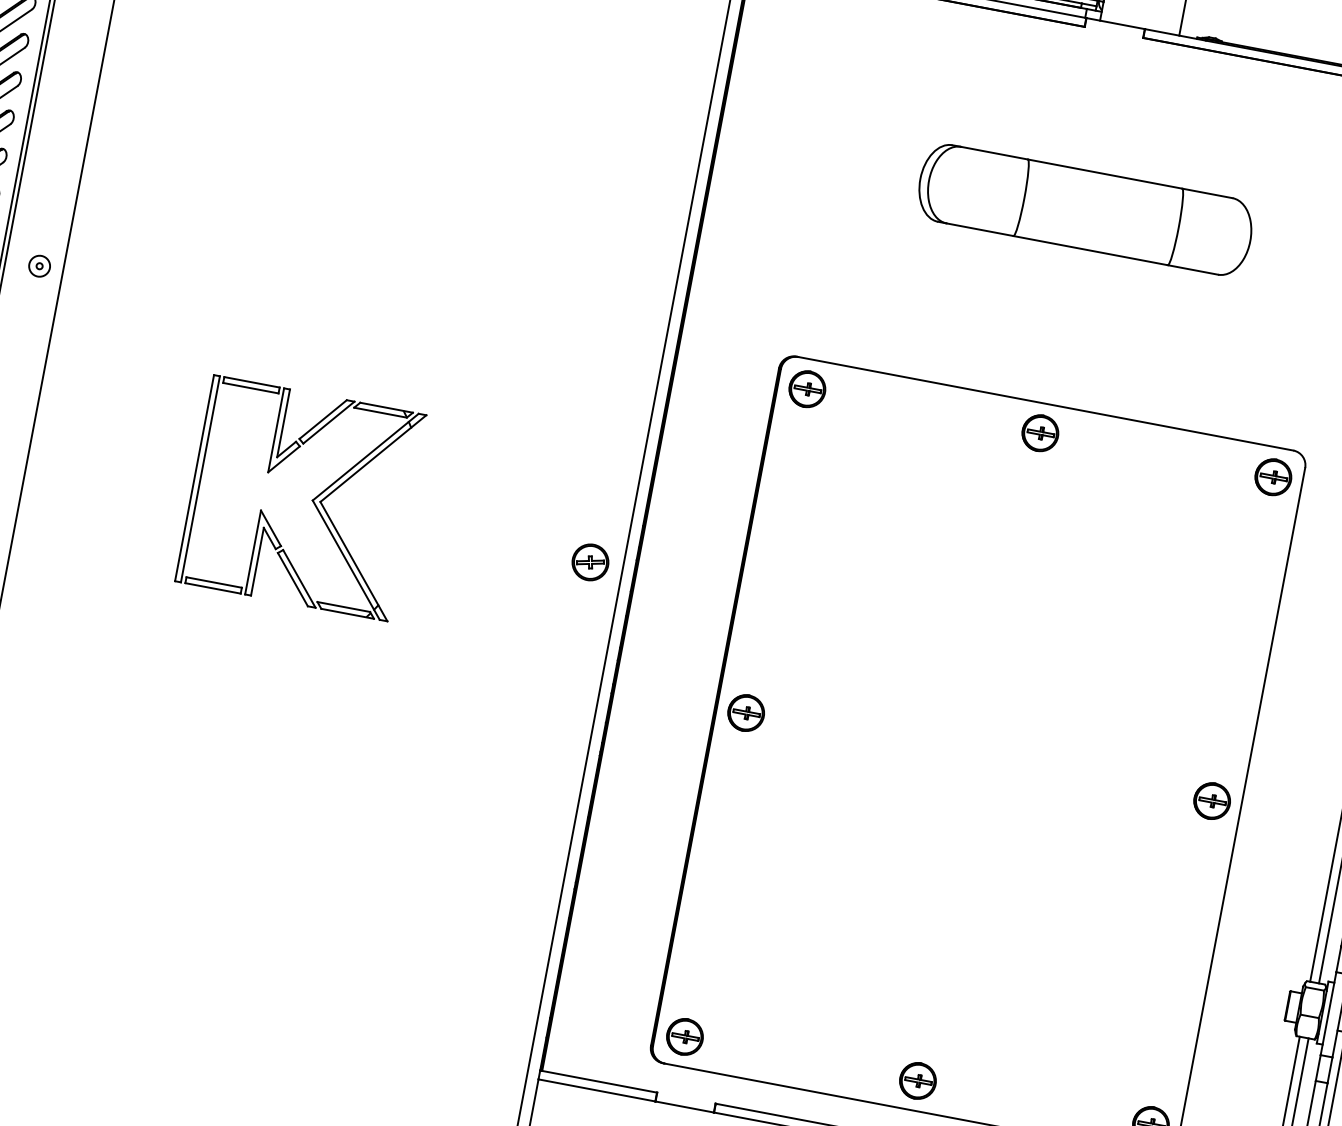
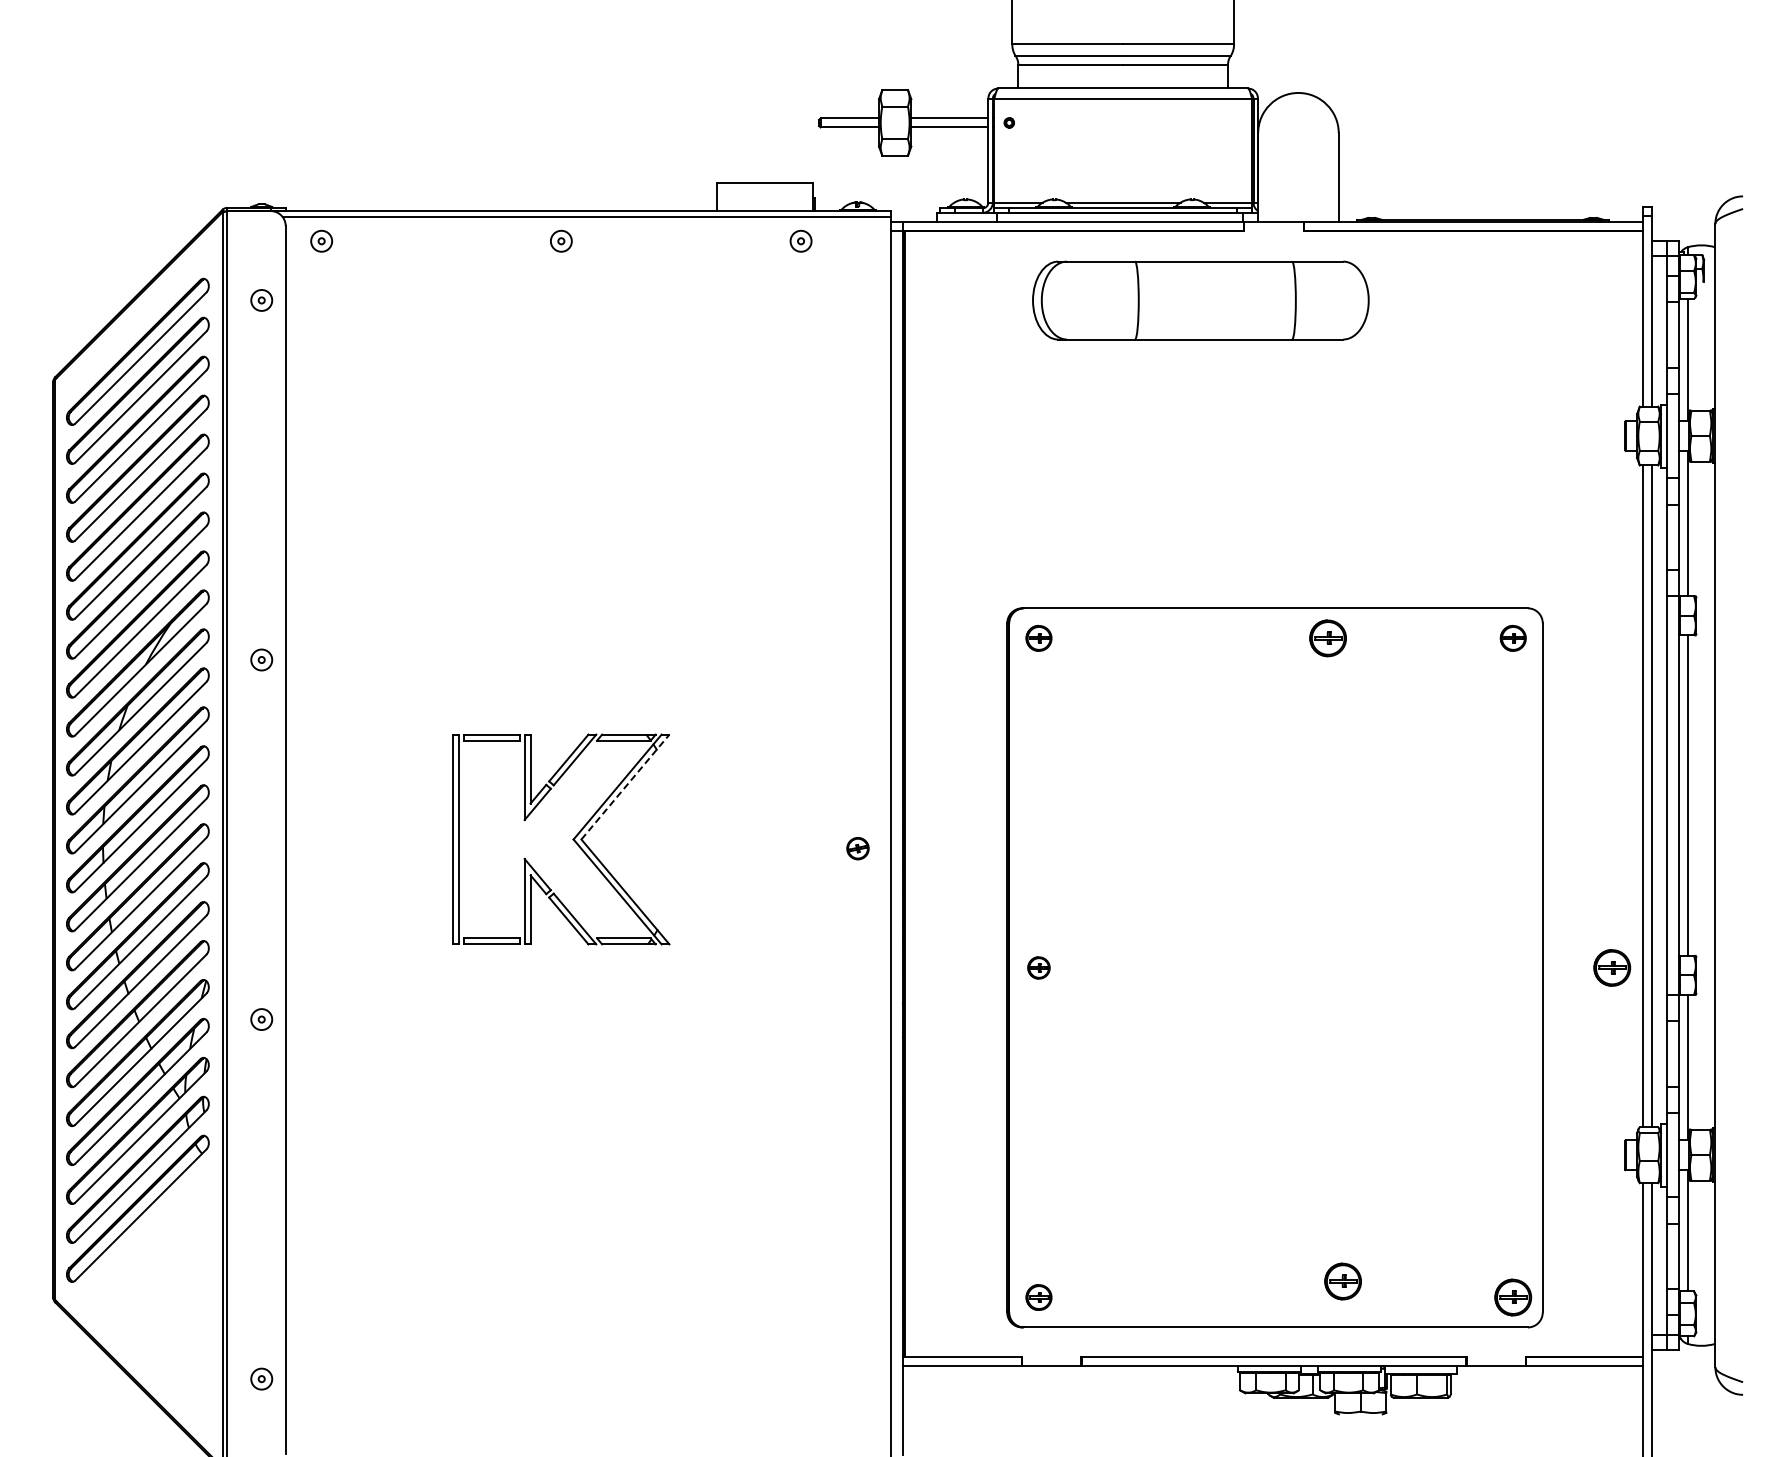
part: (1085, 209) -> (1200, 300), moved
part: (806, 389) -> (1038, 638), size x0.7
part: (1039, 433) -> (1327, 638), moved
line: (373, 458) -> (625, 786), solid -> dashed
part: (1273, 477) -> (1513, 638), size x0.7
part: (590, 562) -> (857, 848), size x0.6
part: (745, 712) -> (1038, 967), size x0.6
part: (1212, 800) -> (1612, 967), moved
part: (684, 1036) -> (1038, 1297), size x0.7
part: (917, 1080) -> (1342, 1281), moved

